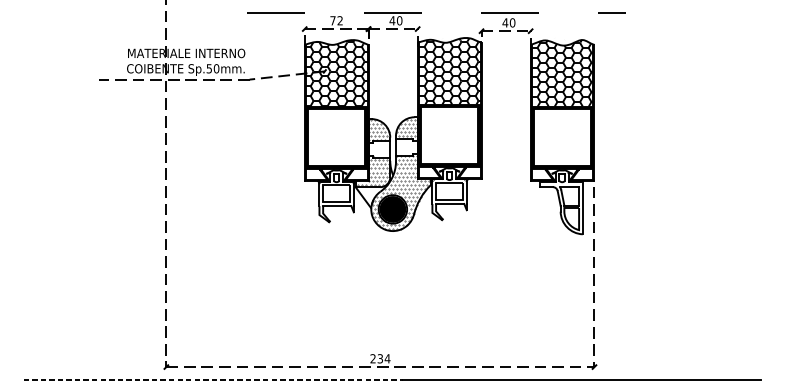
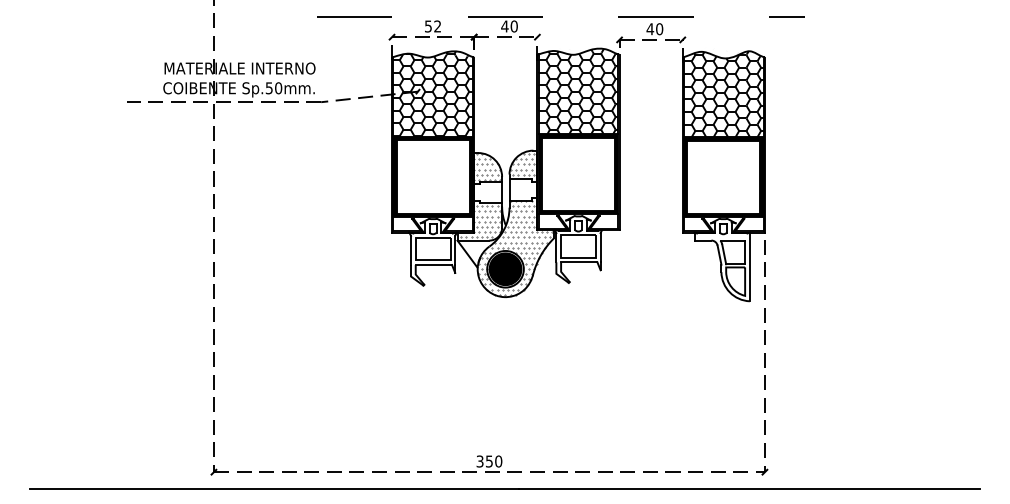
text: (333, 20) -> (428, 26), 72 -> 52
text: (380, 358) -> (489, 461), 234 -> 350
line: (213, 379) -> (274, 488), dashed -> solid

